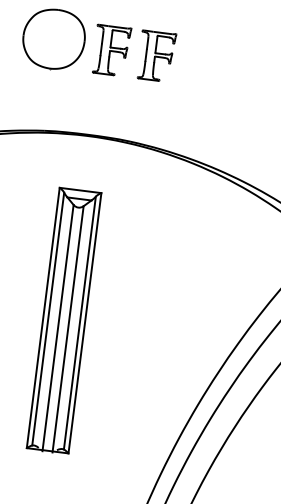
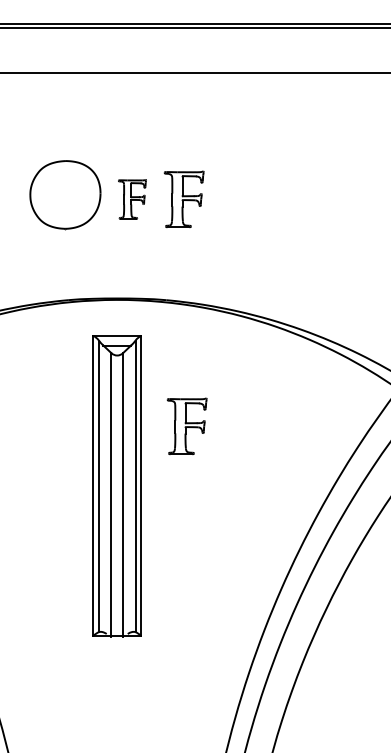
part: (111, 50) -> (132, 199), size x0.7
part: (133, 252) -> (186, 425), added
part: (63, 321) -> (116, 486), moved

